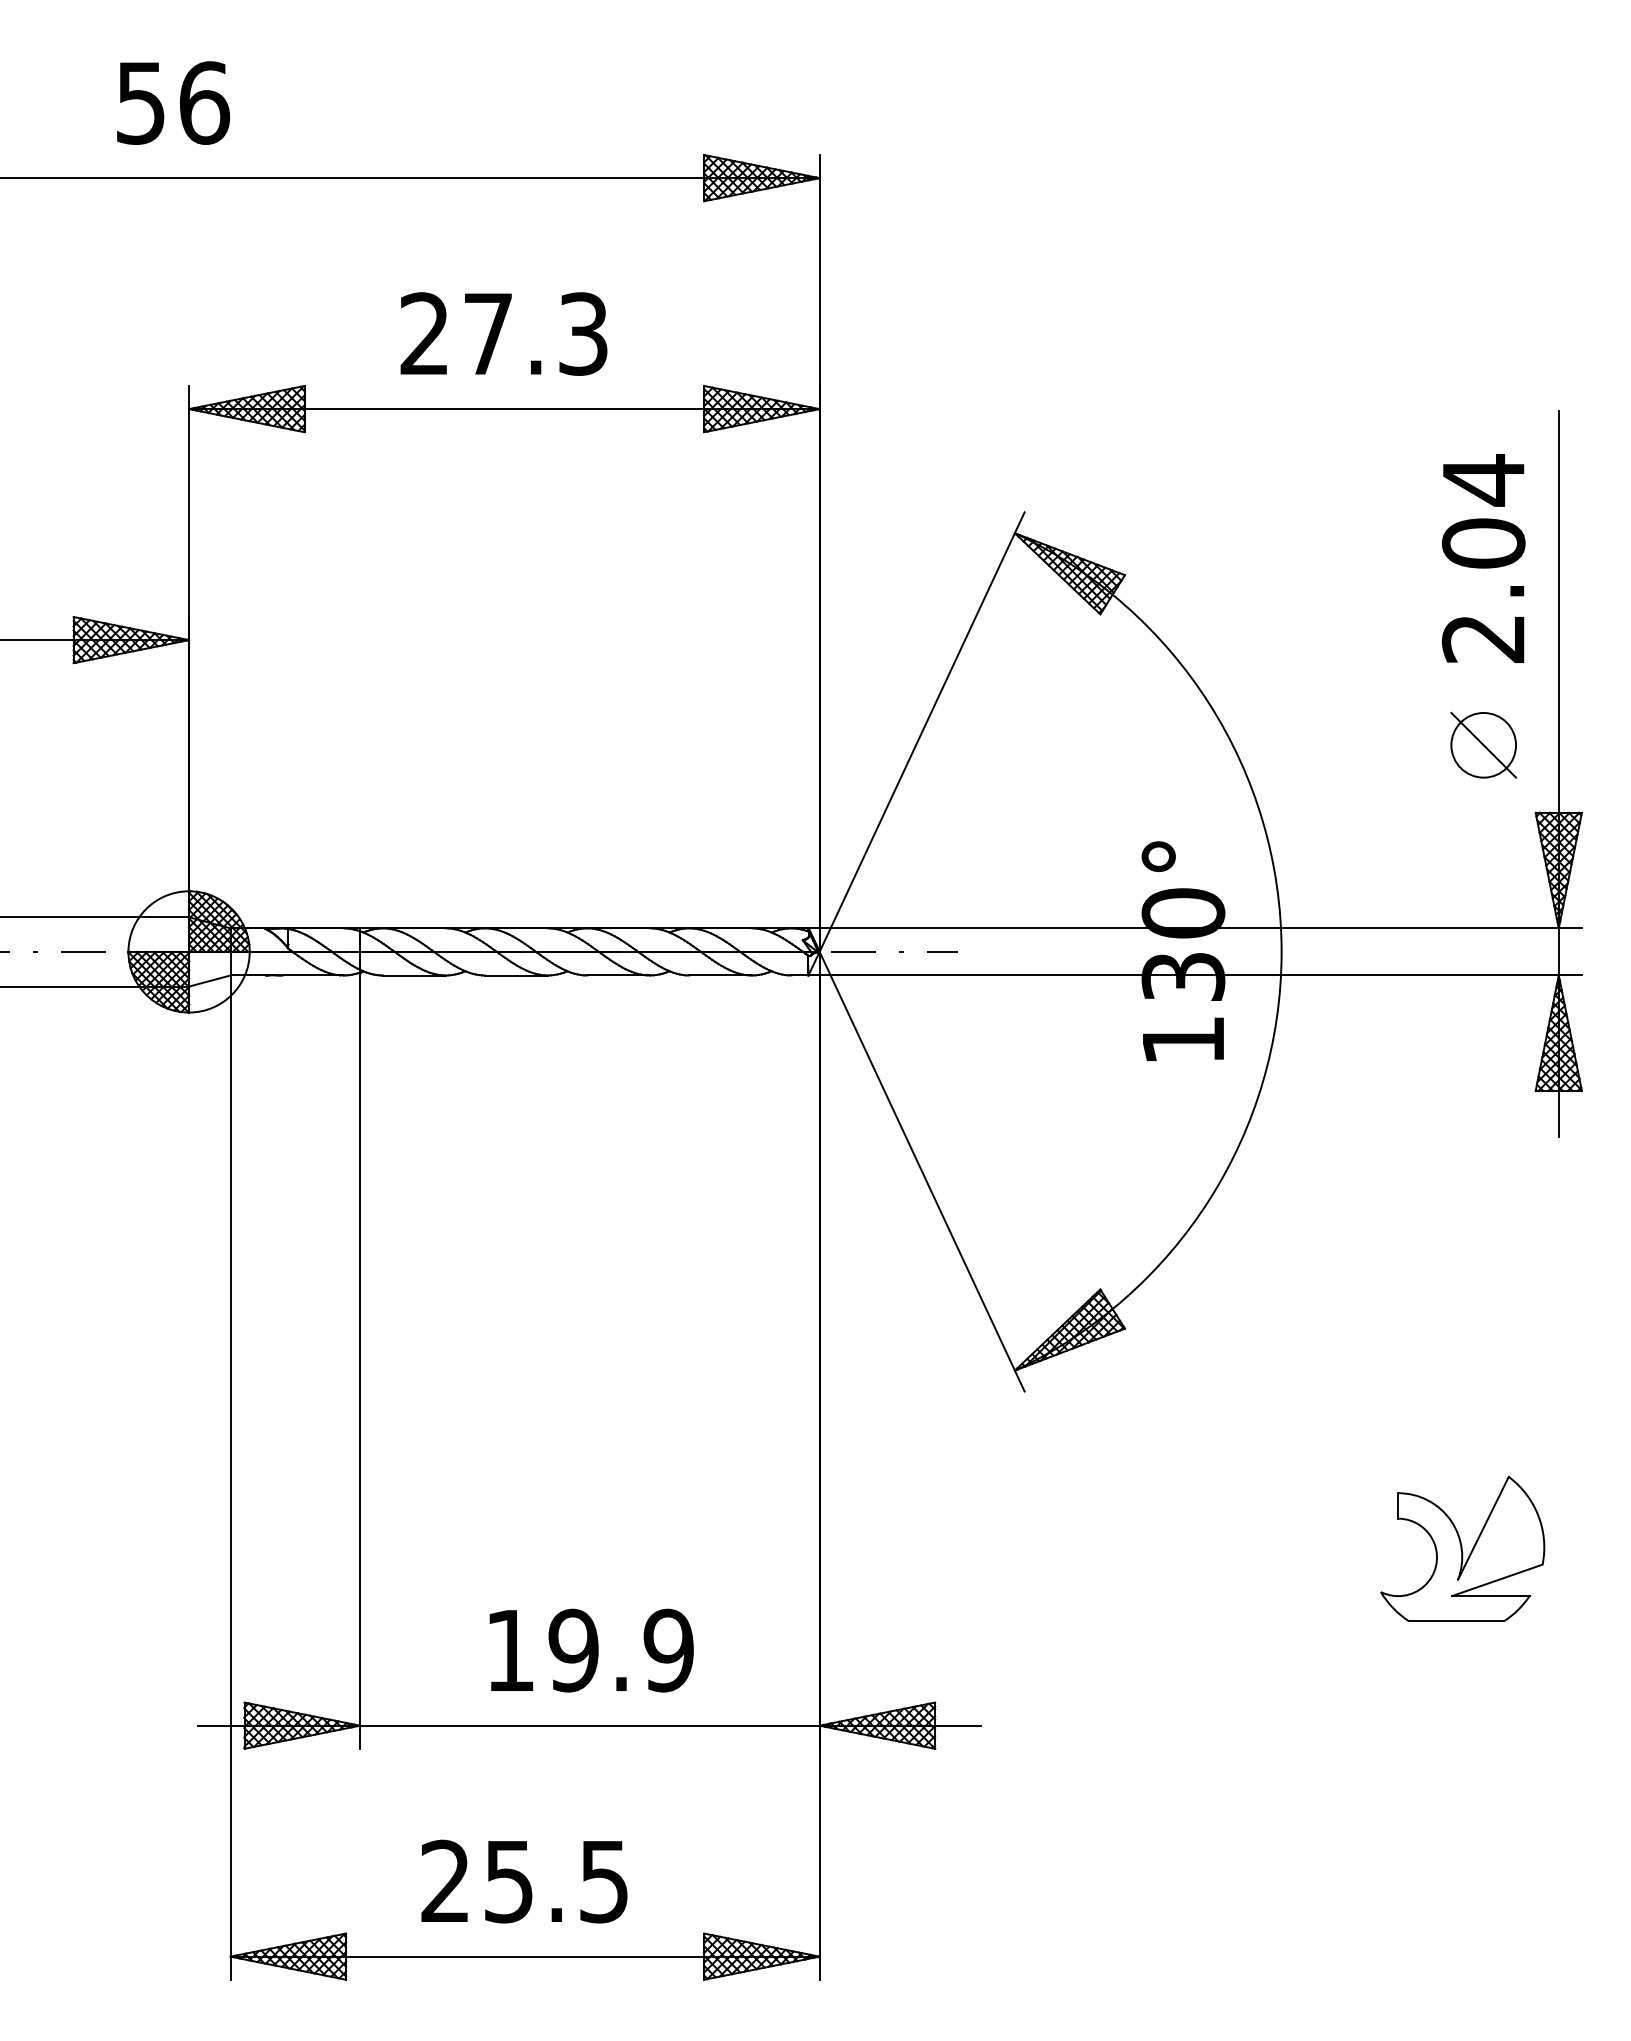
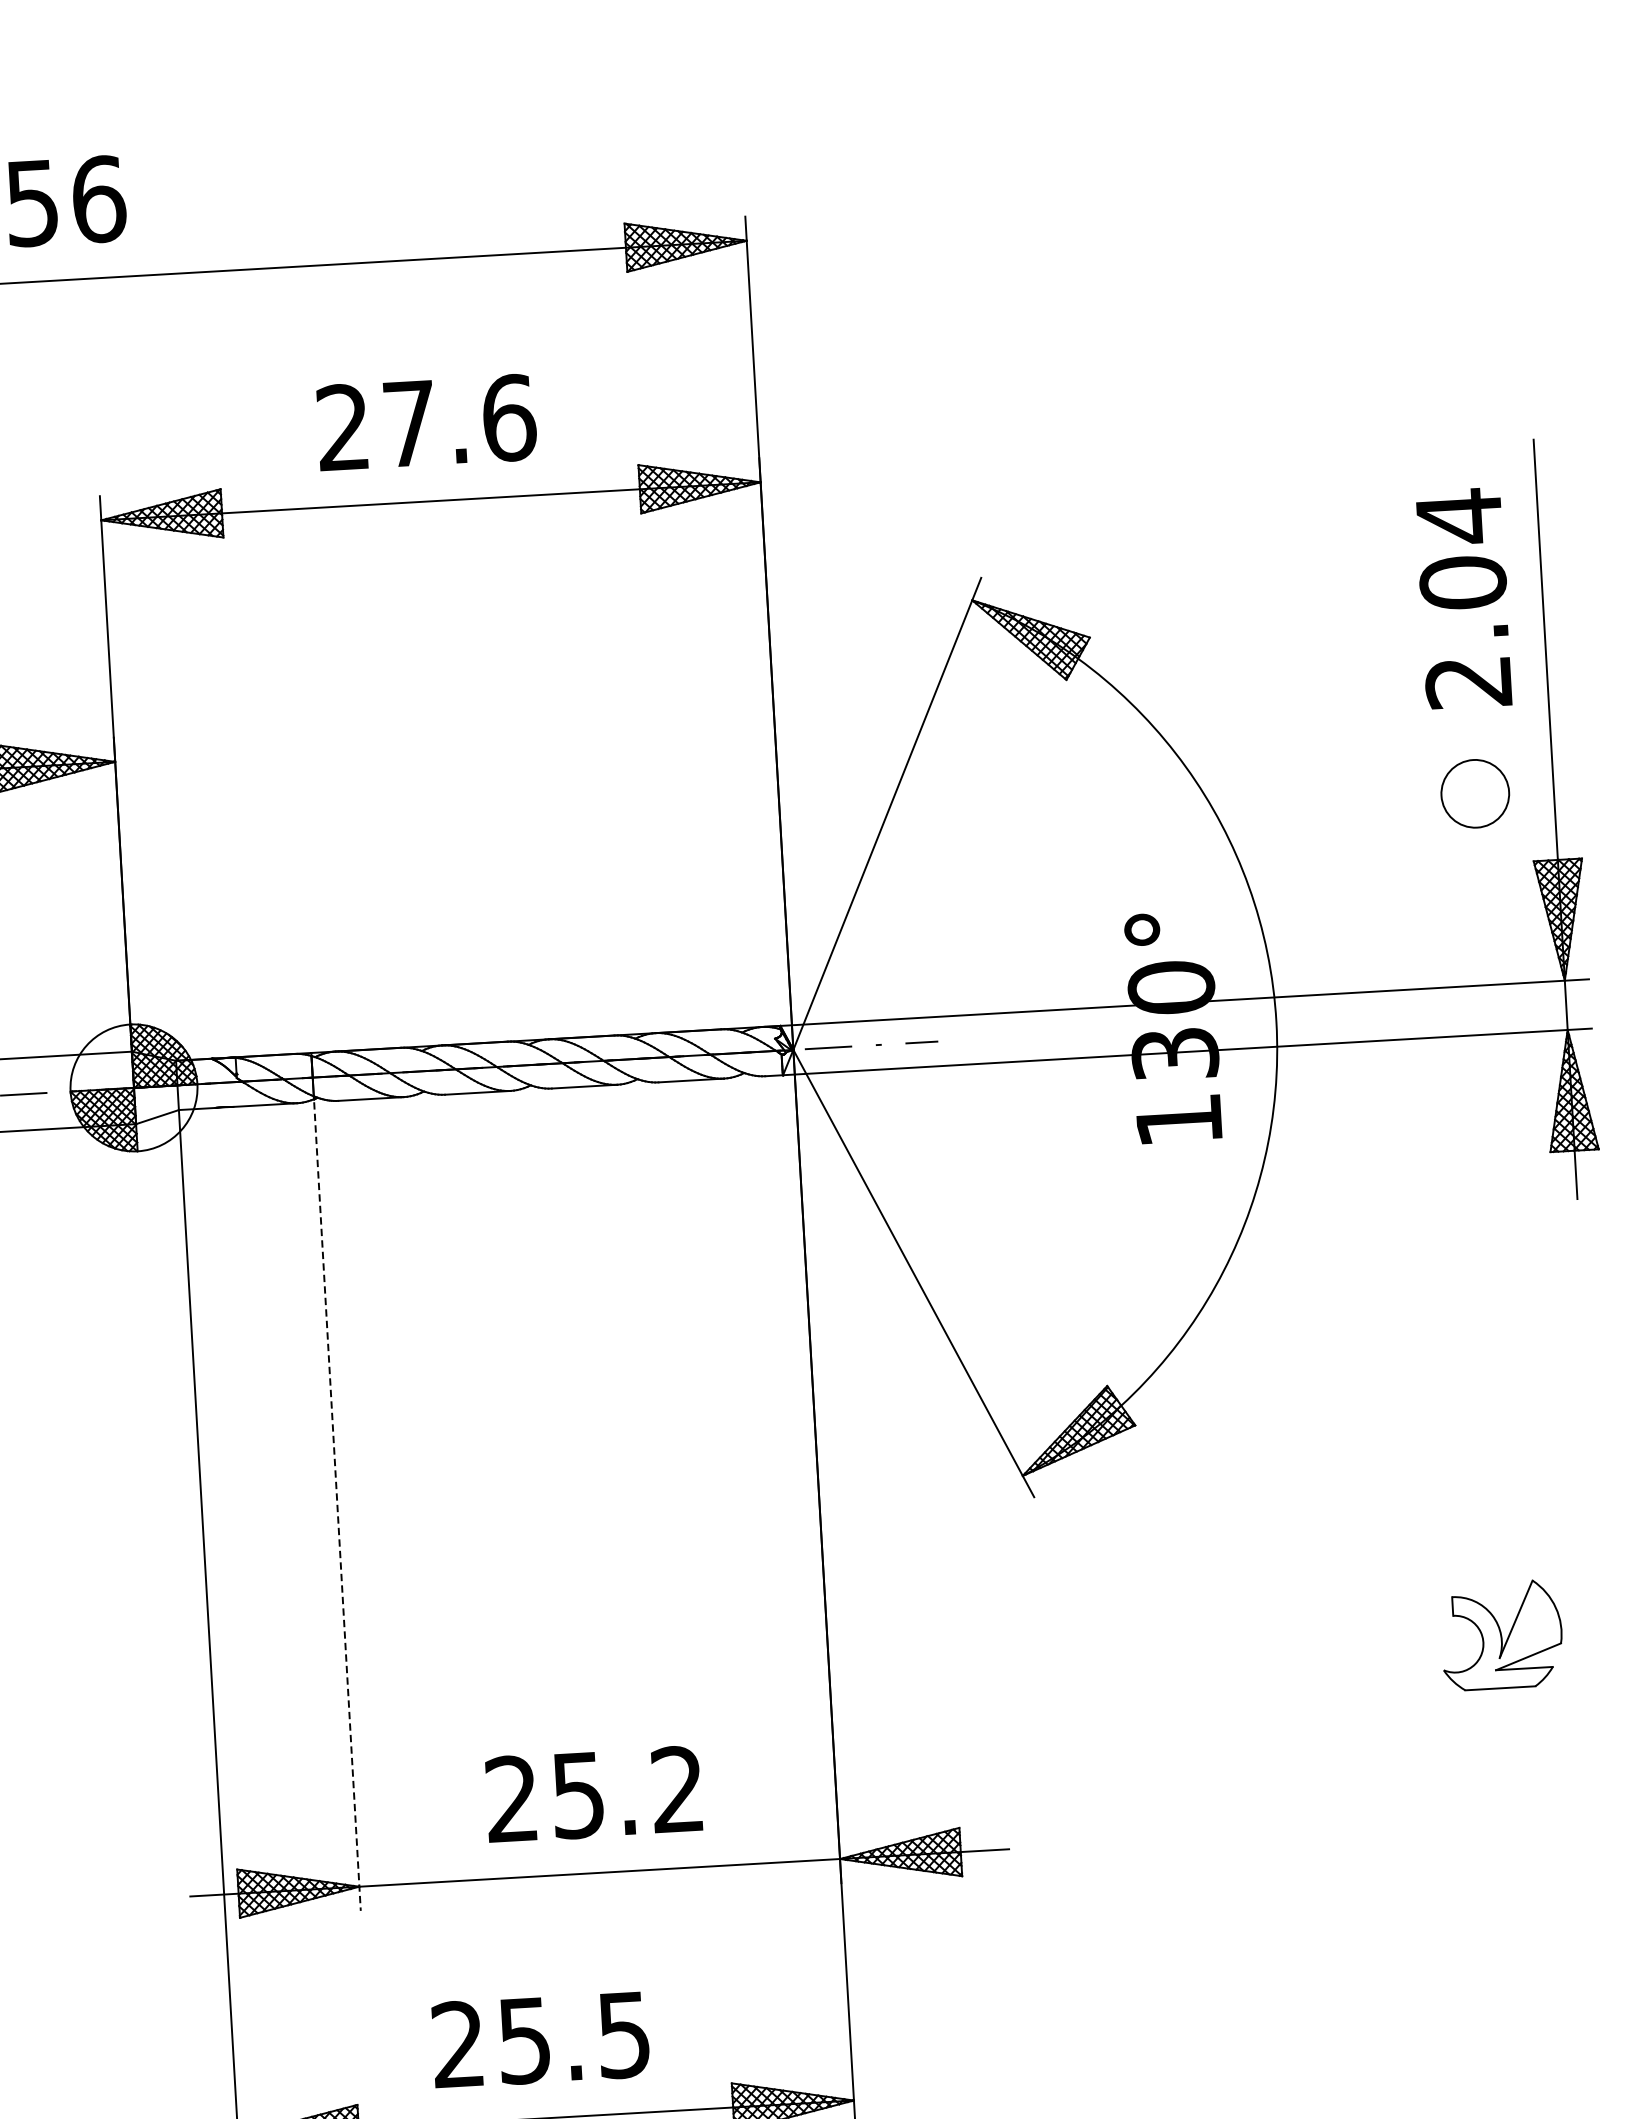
text: (584, 333) -> (510, 417), 27.3 -> 27.6
line: (1483, 744) -> (1475, 792), removed
line: (360, 1362) -> (338, 1506), solid -> dashed
part: (1462, 1548) -> (1501, 1634), size x0.7
text: (589, 1650) -> (594, 1794), 19.9 -> 25.2

